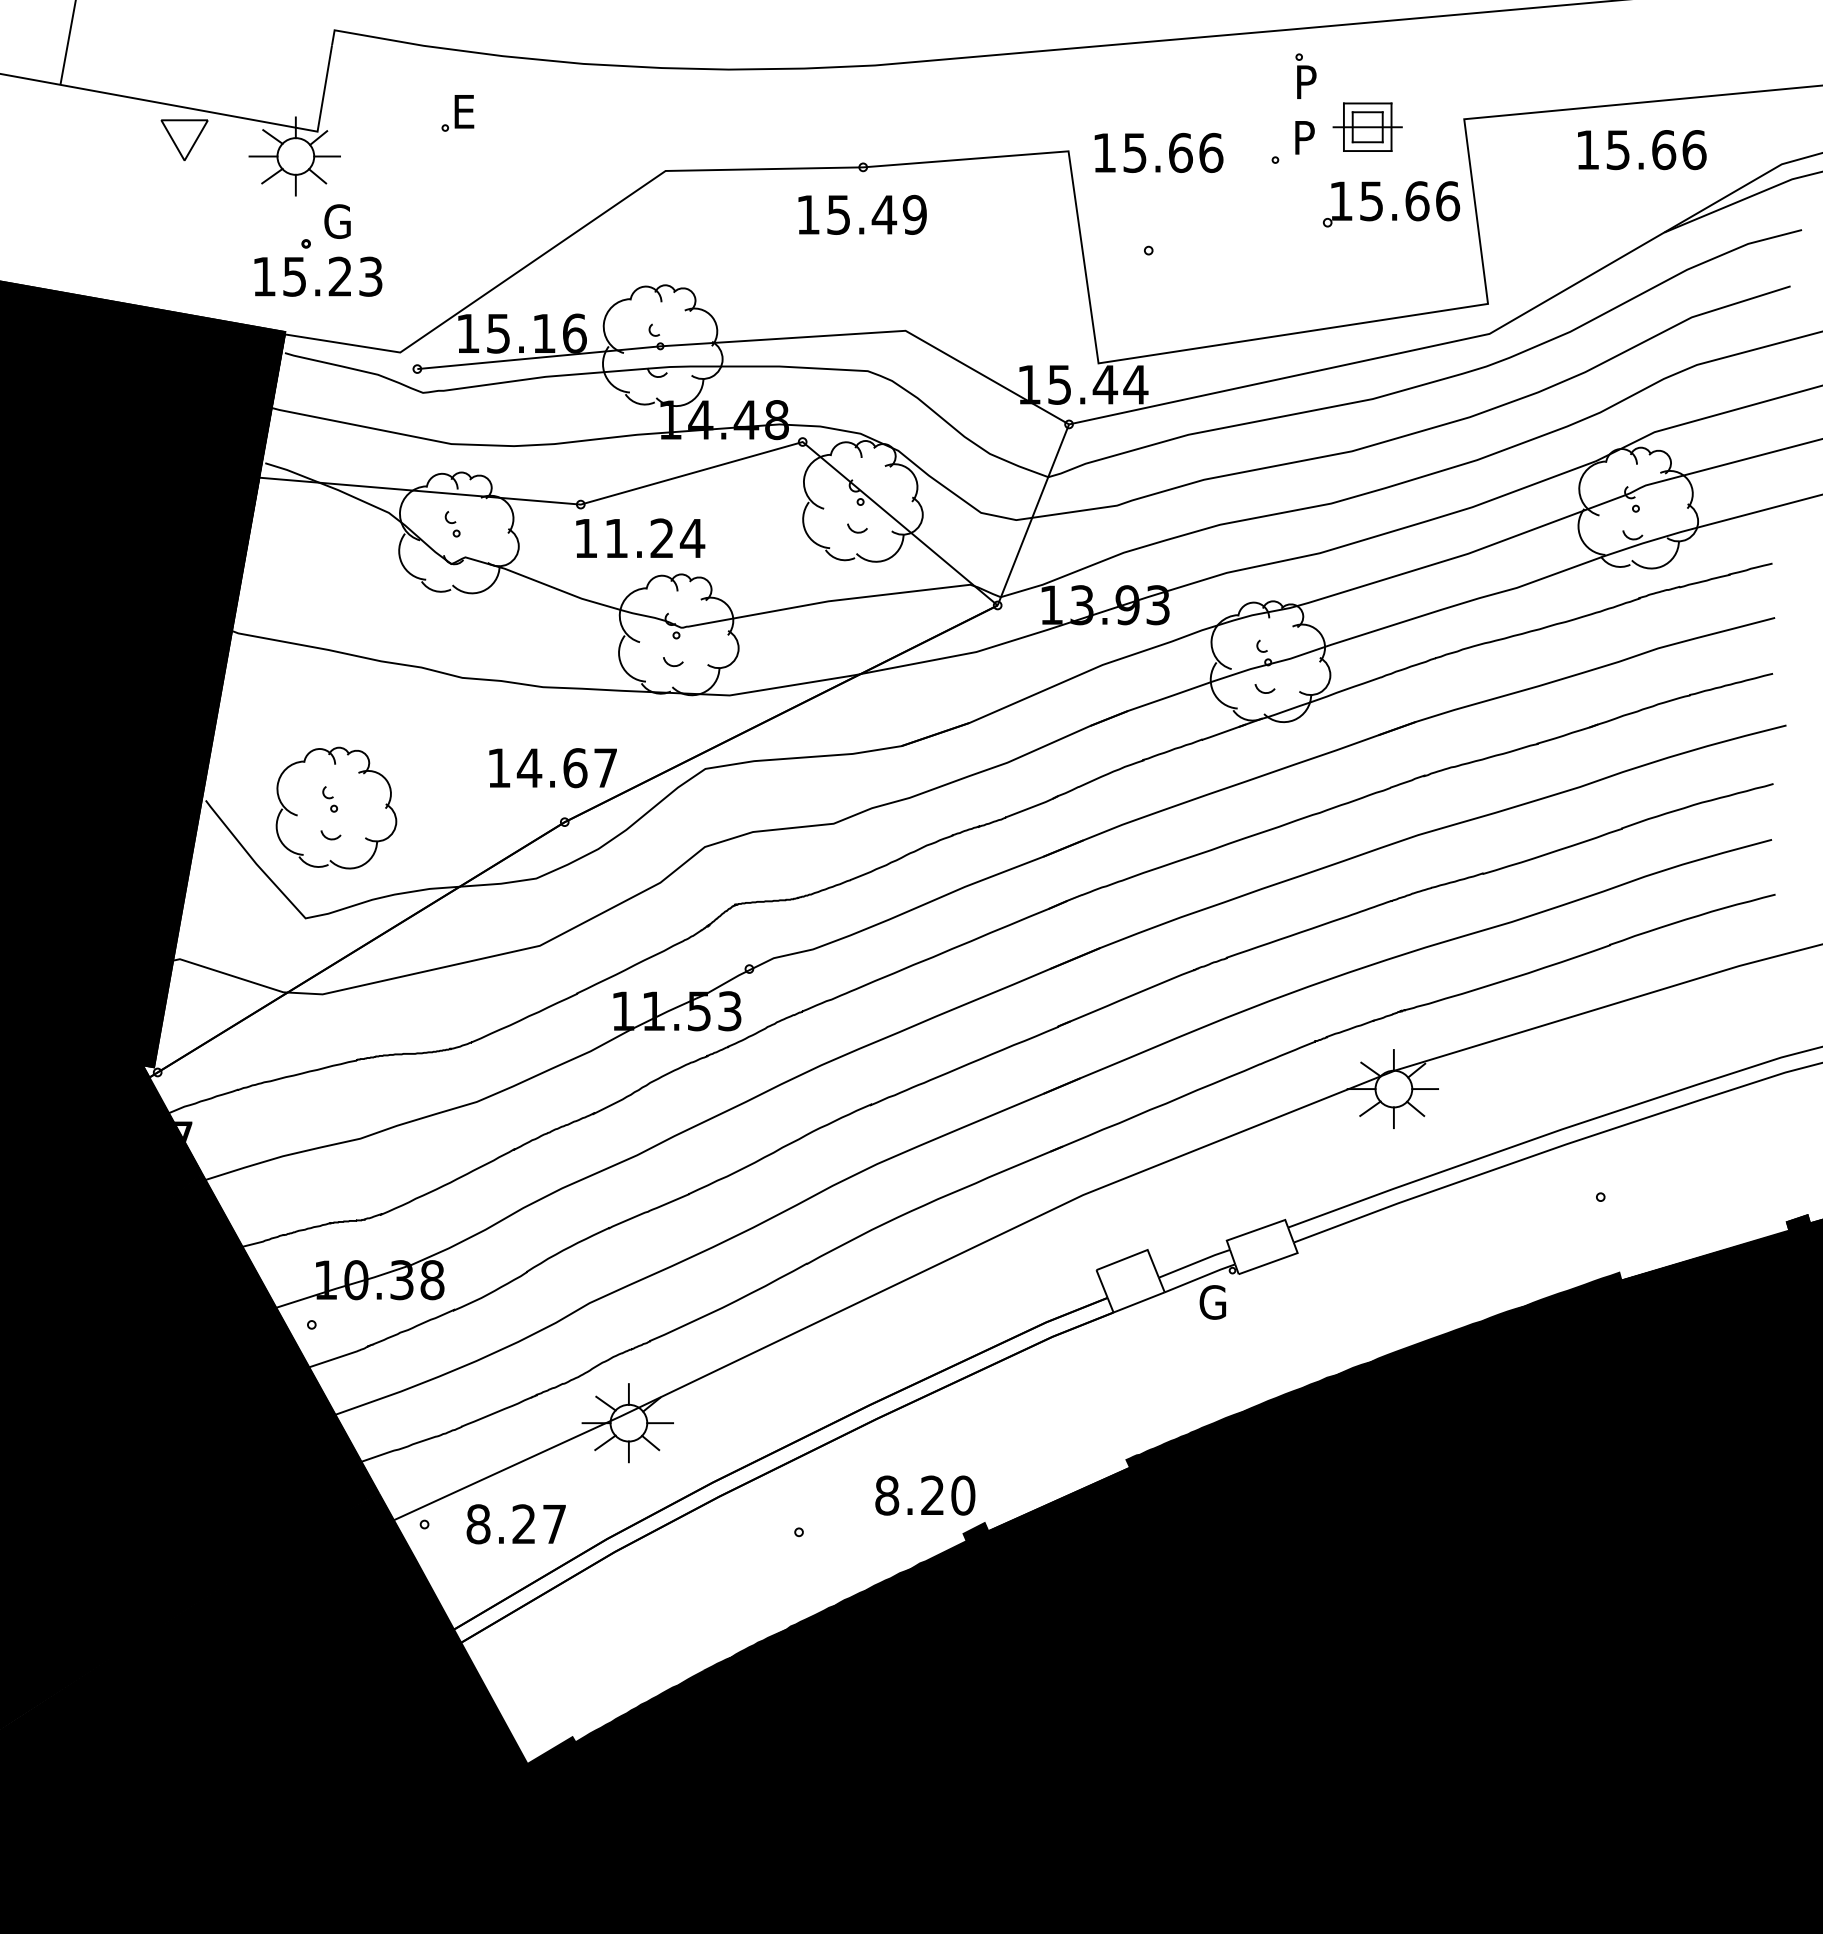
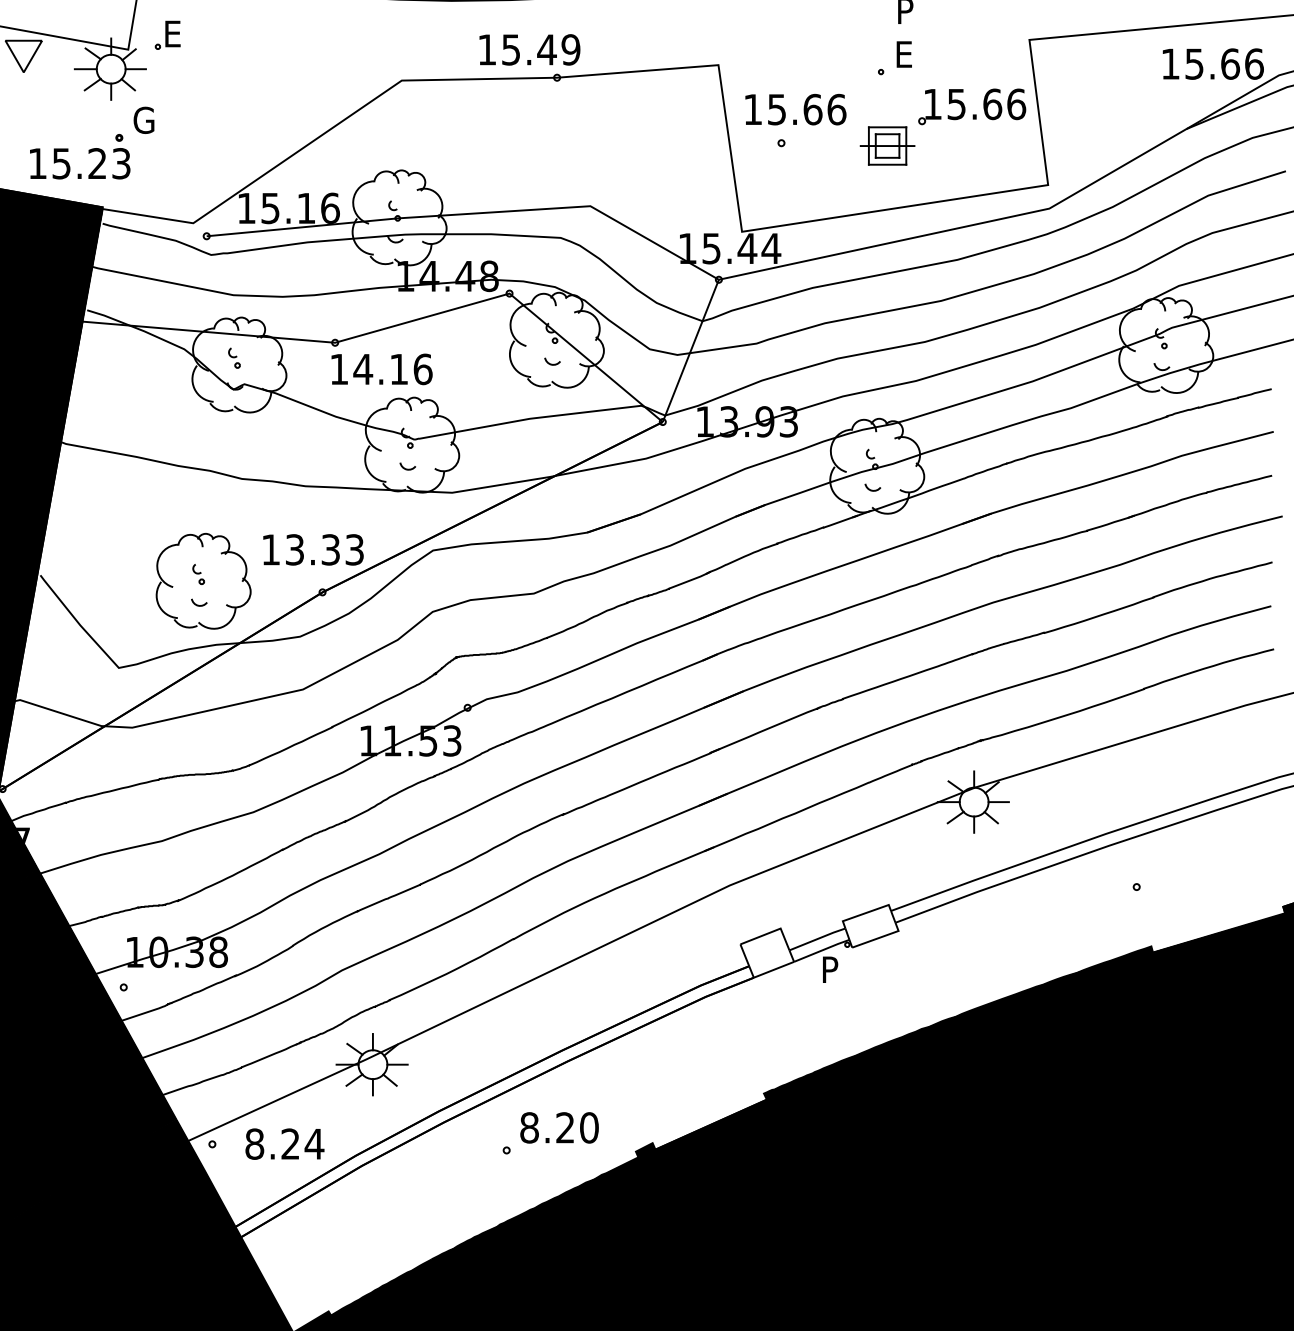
part: (457, 113) -> (167, 35), moved
part: (1367, 126) -> (887, 145), moved
text: (1306, 137) -> (905, 54), P -> E
text: (1642, 150) -> (1213, 64), moved
text: (1158, 152) -> (795, 109), moved
text: (862, 214) -> (529, 49), moved
text: (318, 276) -> (80, 163), moved
text: (654, 538) -> (393, 369), 11.24 -> 14.16
text: (566, 768) -> (323, 550), 14.67 -> 13.33
part: (336, 807) -> (203, 580), moved
text: (1212, 1302) -> (831, 969), G -> P
text: (925, 1495) -> (559, 1127), moved
text: (554, 1523) -> (314, 1143), 8.27 -> 8.24

